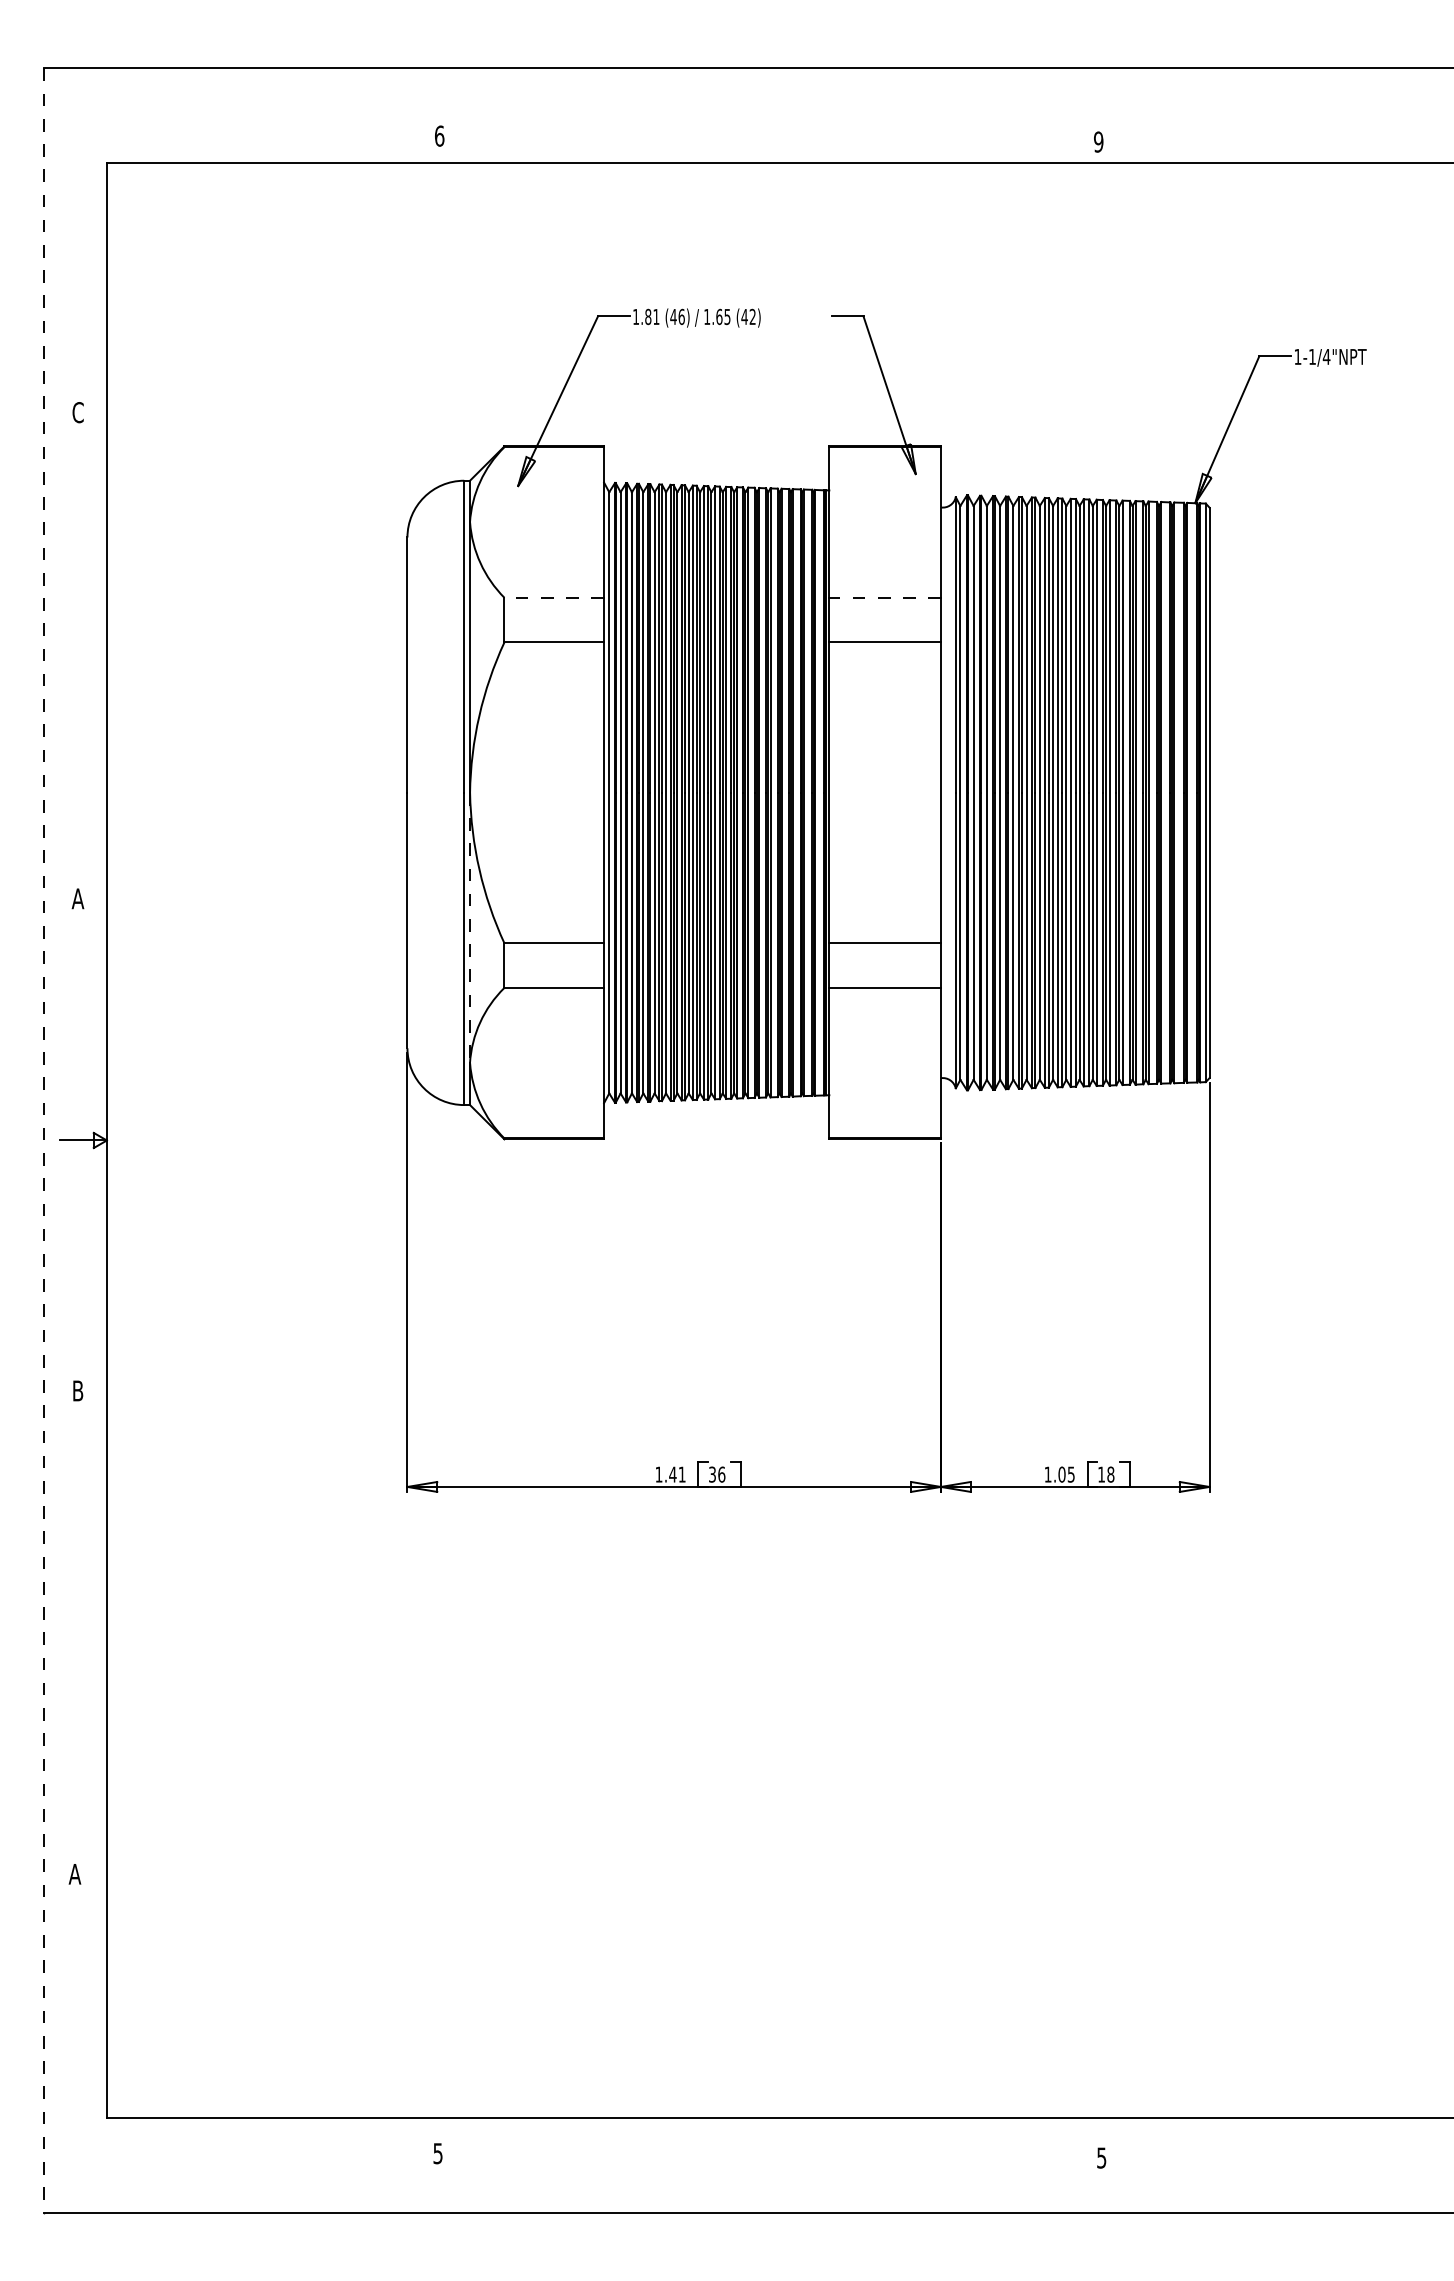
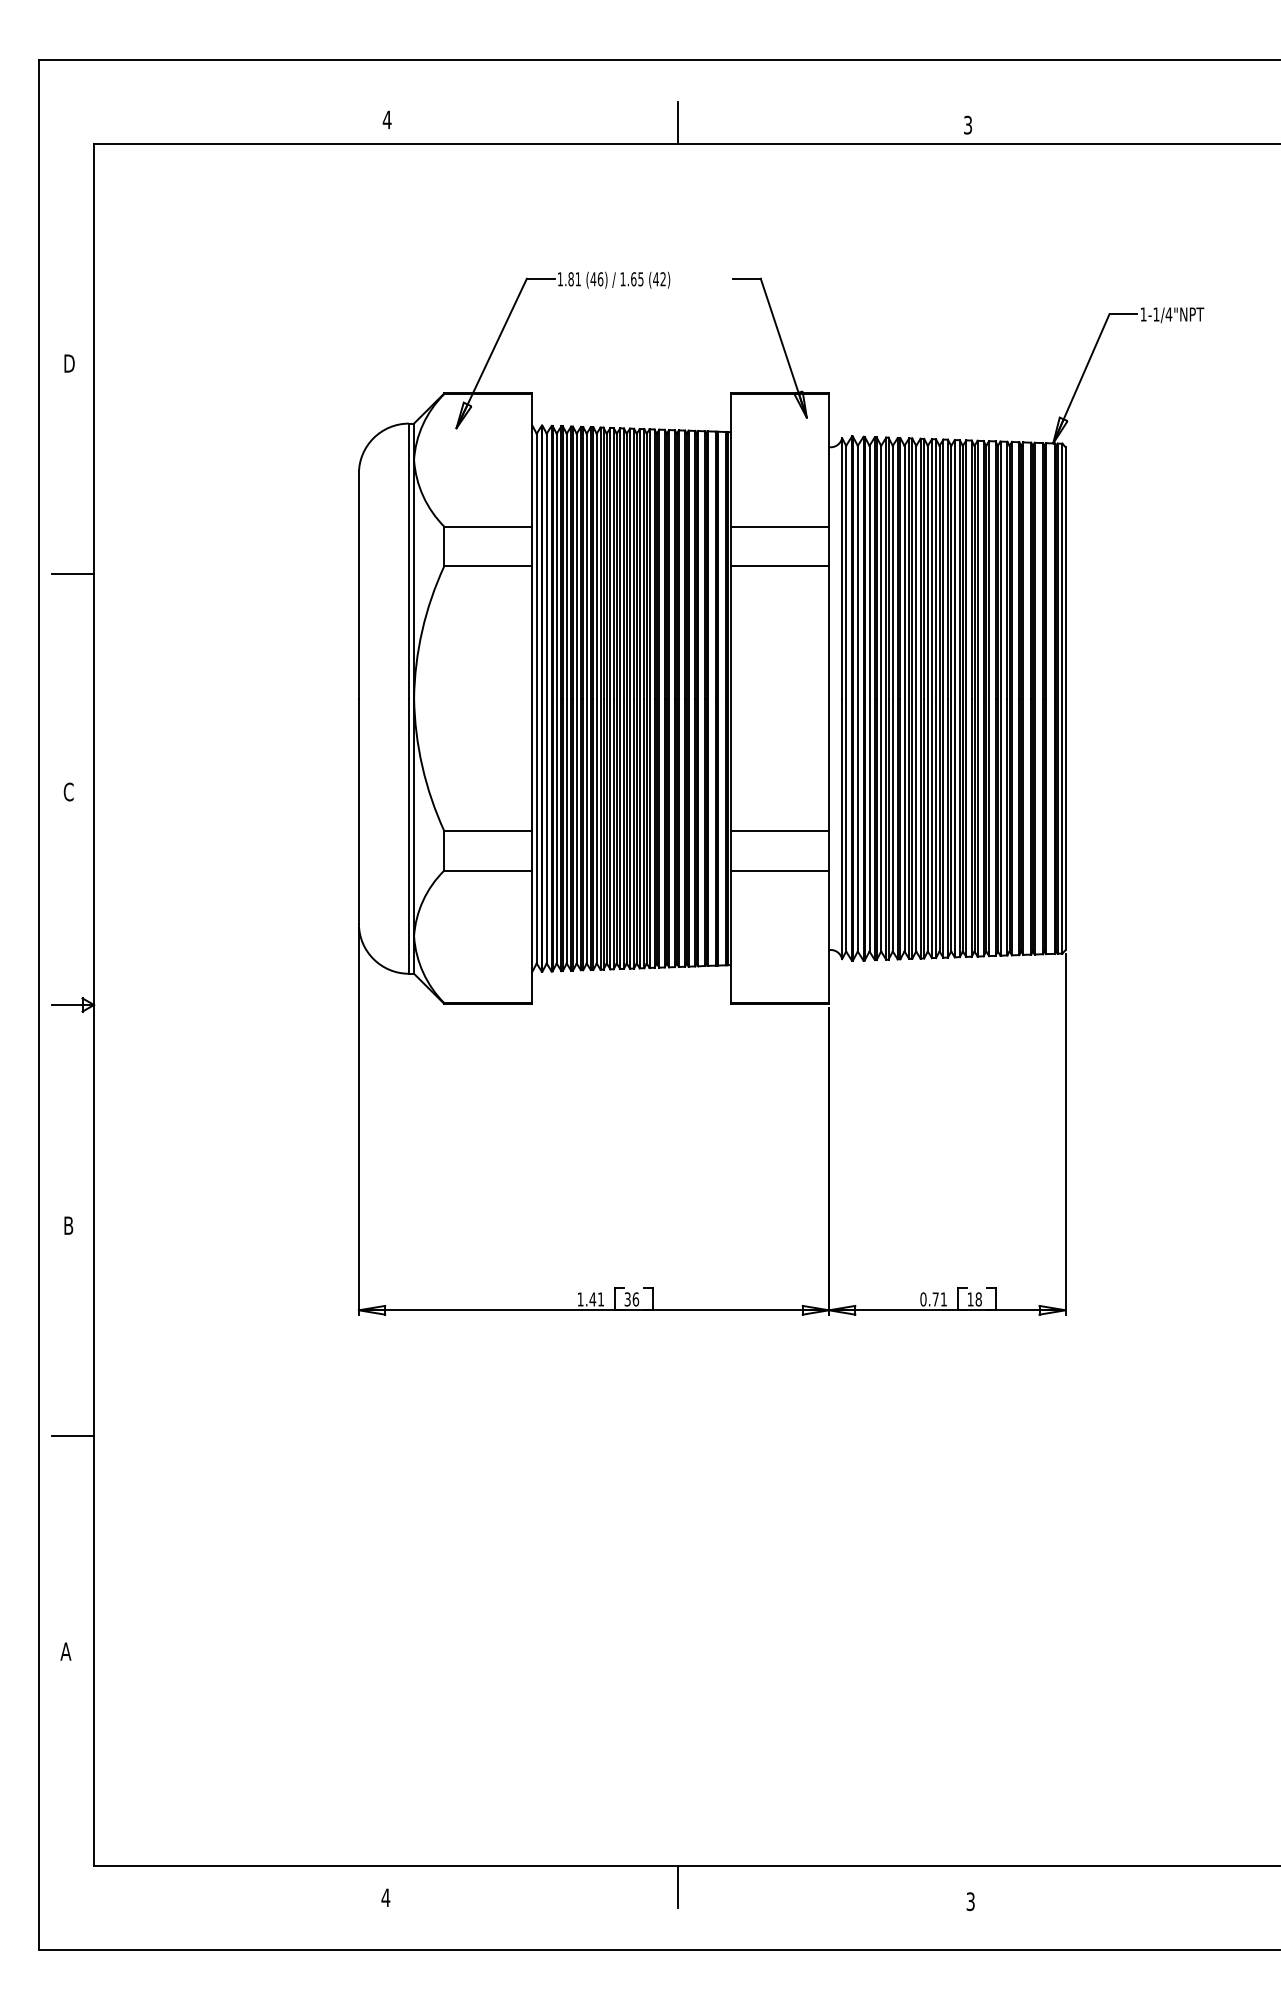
text: (438, 135) -> (386, 119), 6 -> 4
line: (768, 139) -> (677, 122), added
text: (1098, 141) -> (967, 124), 9 -> 3
text: (77, 412) -> (68, 363), C -> D
line: (554, 597) -> (488, 526), dashed -> solid
line: (884, 597) -> (779, 526), dashed -> solid
line: (83, 651) -> (73, 574), added
text: (77, 898) -> (68, 791), A -> C
line: (470, 928) -> (414, 818), dashed -> solid
line: (43, 1141) -> (38, 1005), dashed -> solid
text: (1059, 1474) -> (933, 1299), 1.05 -> 0.71
line: (83, 1629) -> (73, 1435), added
line: (768, 2141) -> (677, 1887), added
text: (437, 2153) -> (385, 1897), 5 -> 4
text: (1101, 2157) -> (970, 1901), 5 -> 3

